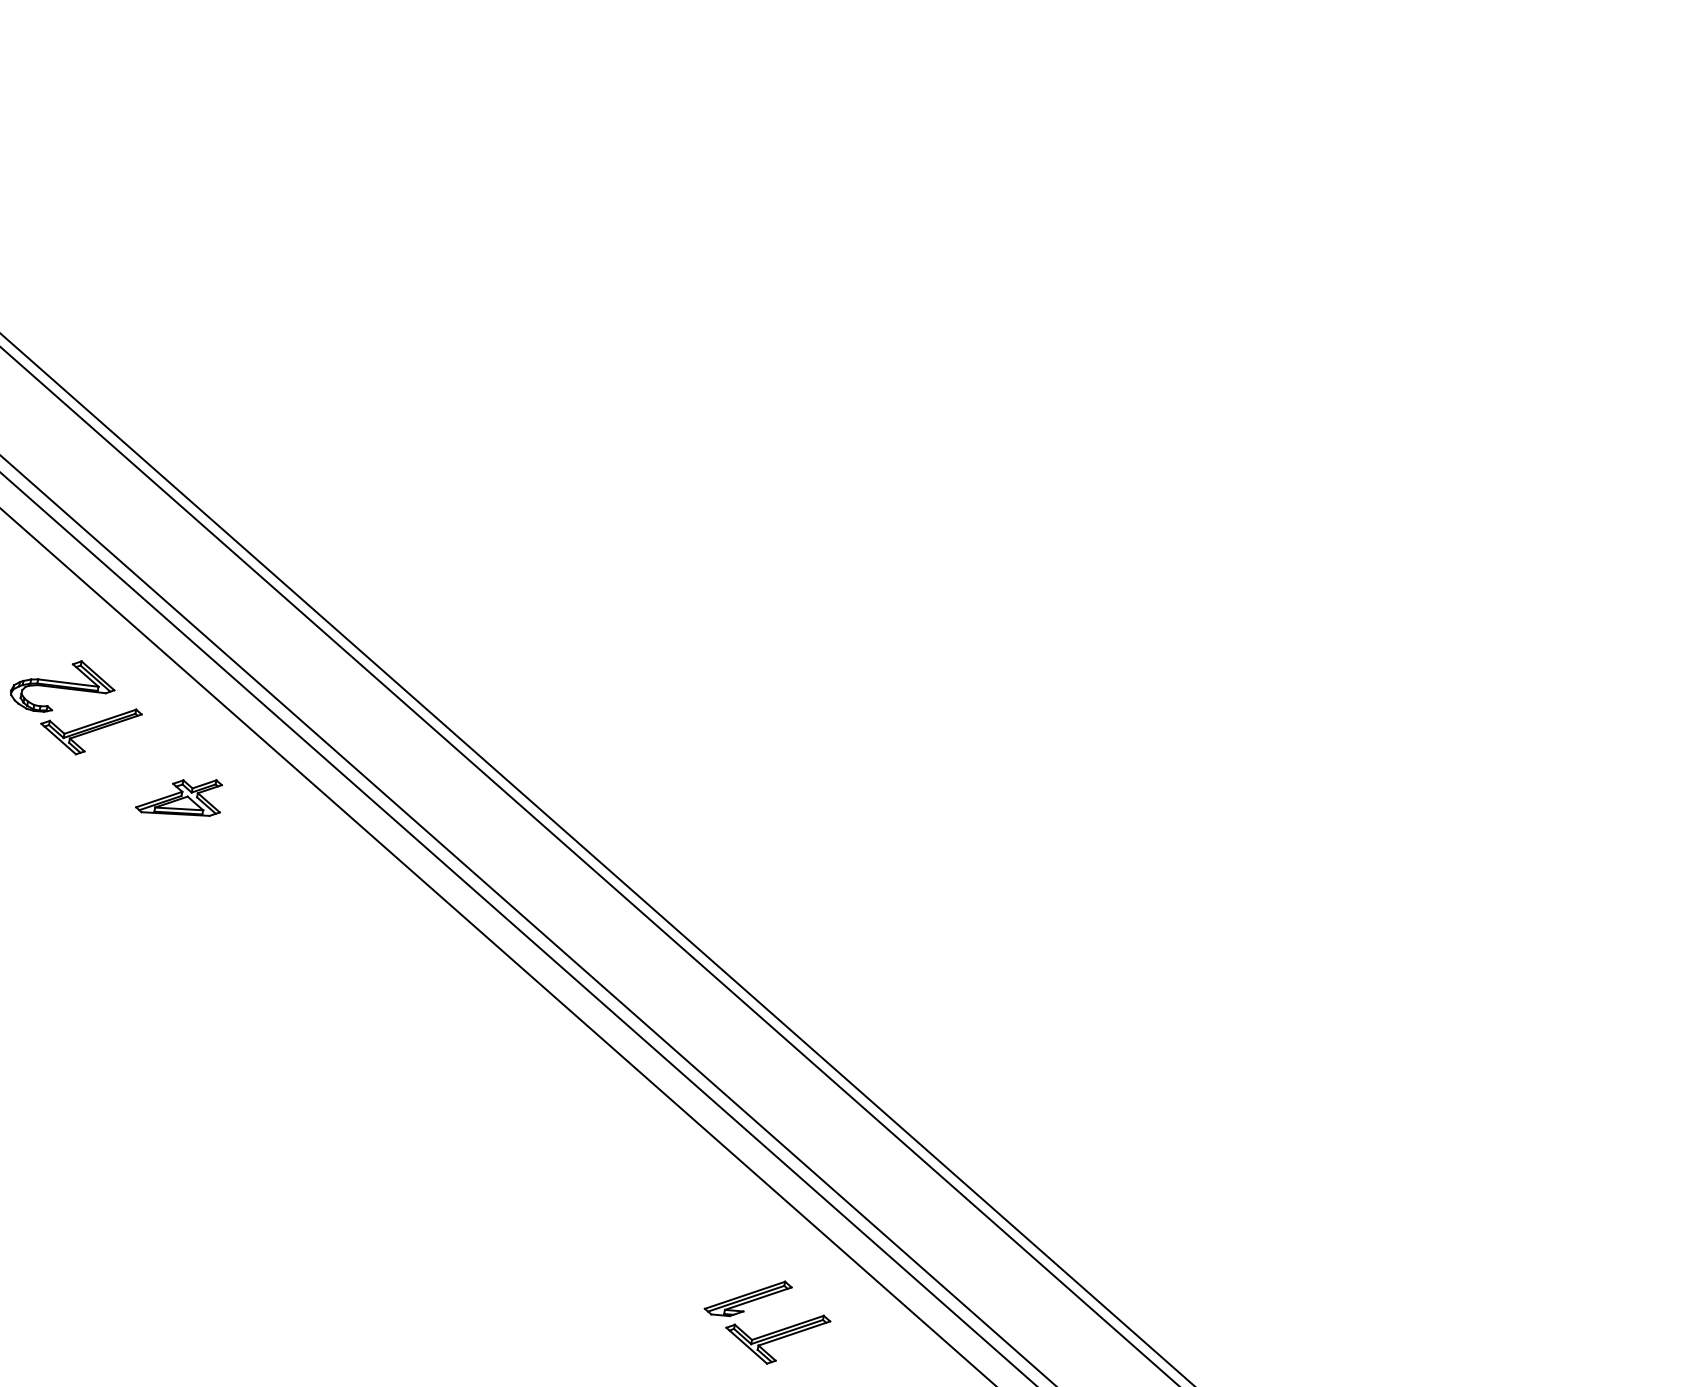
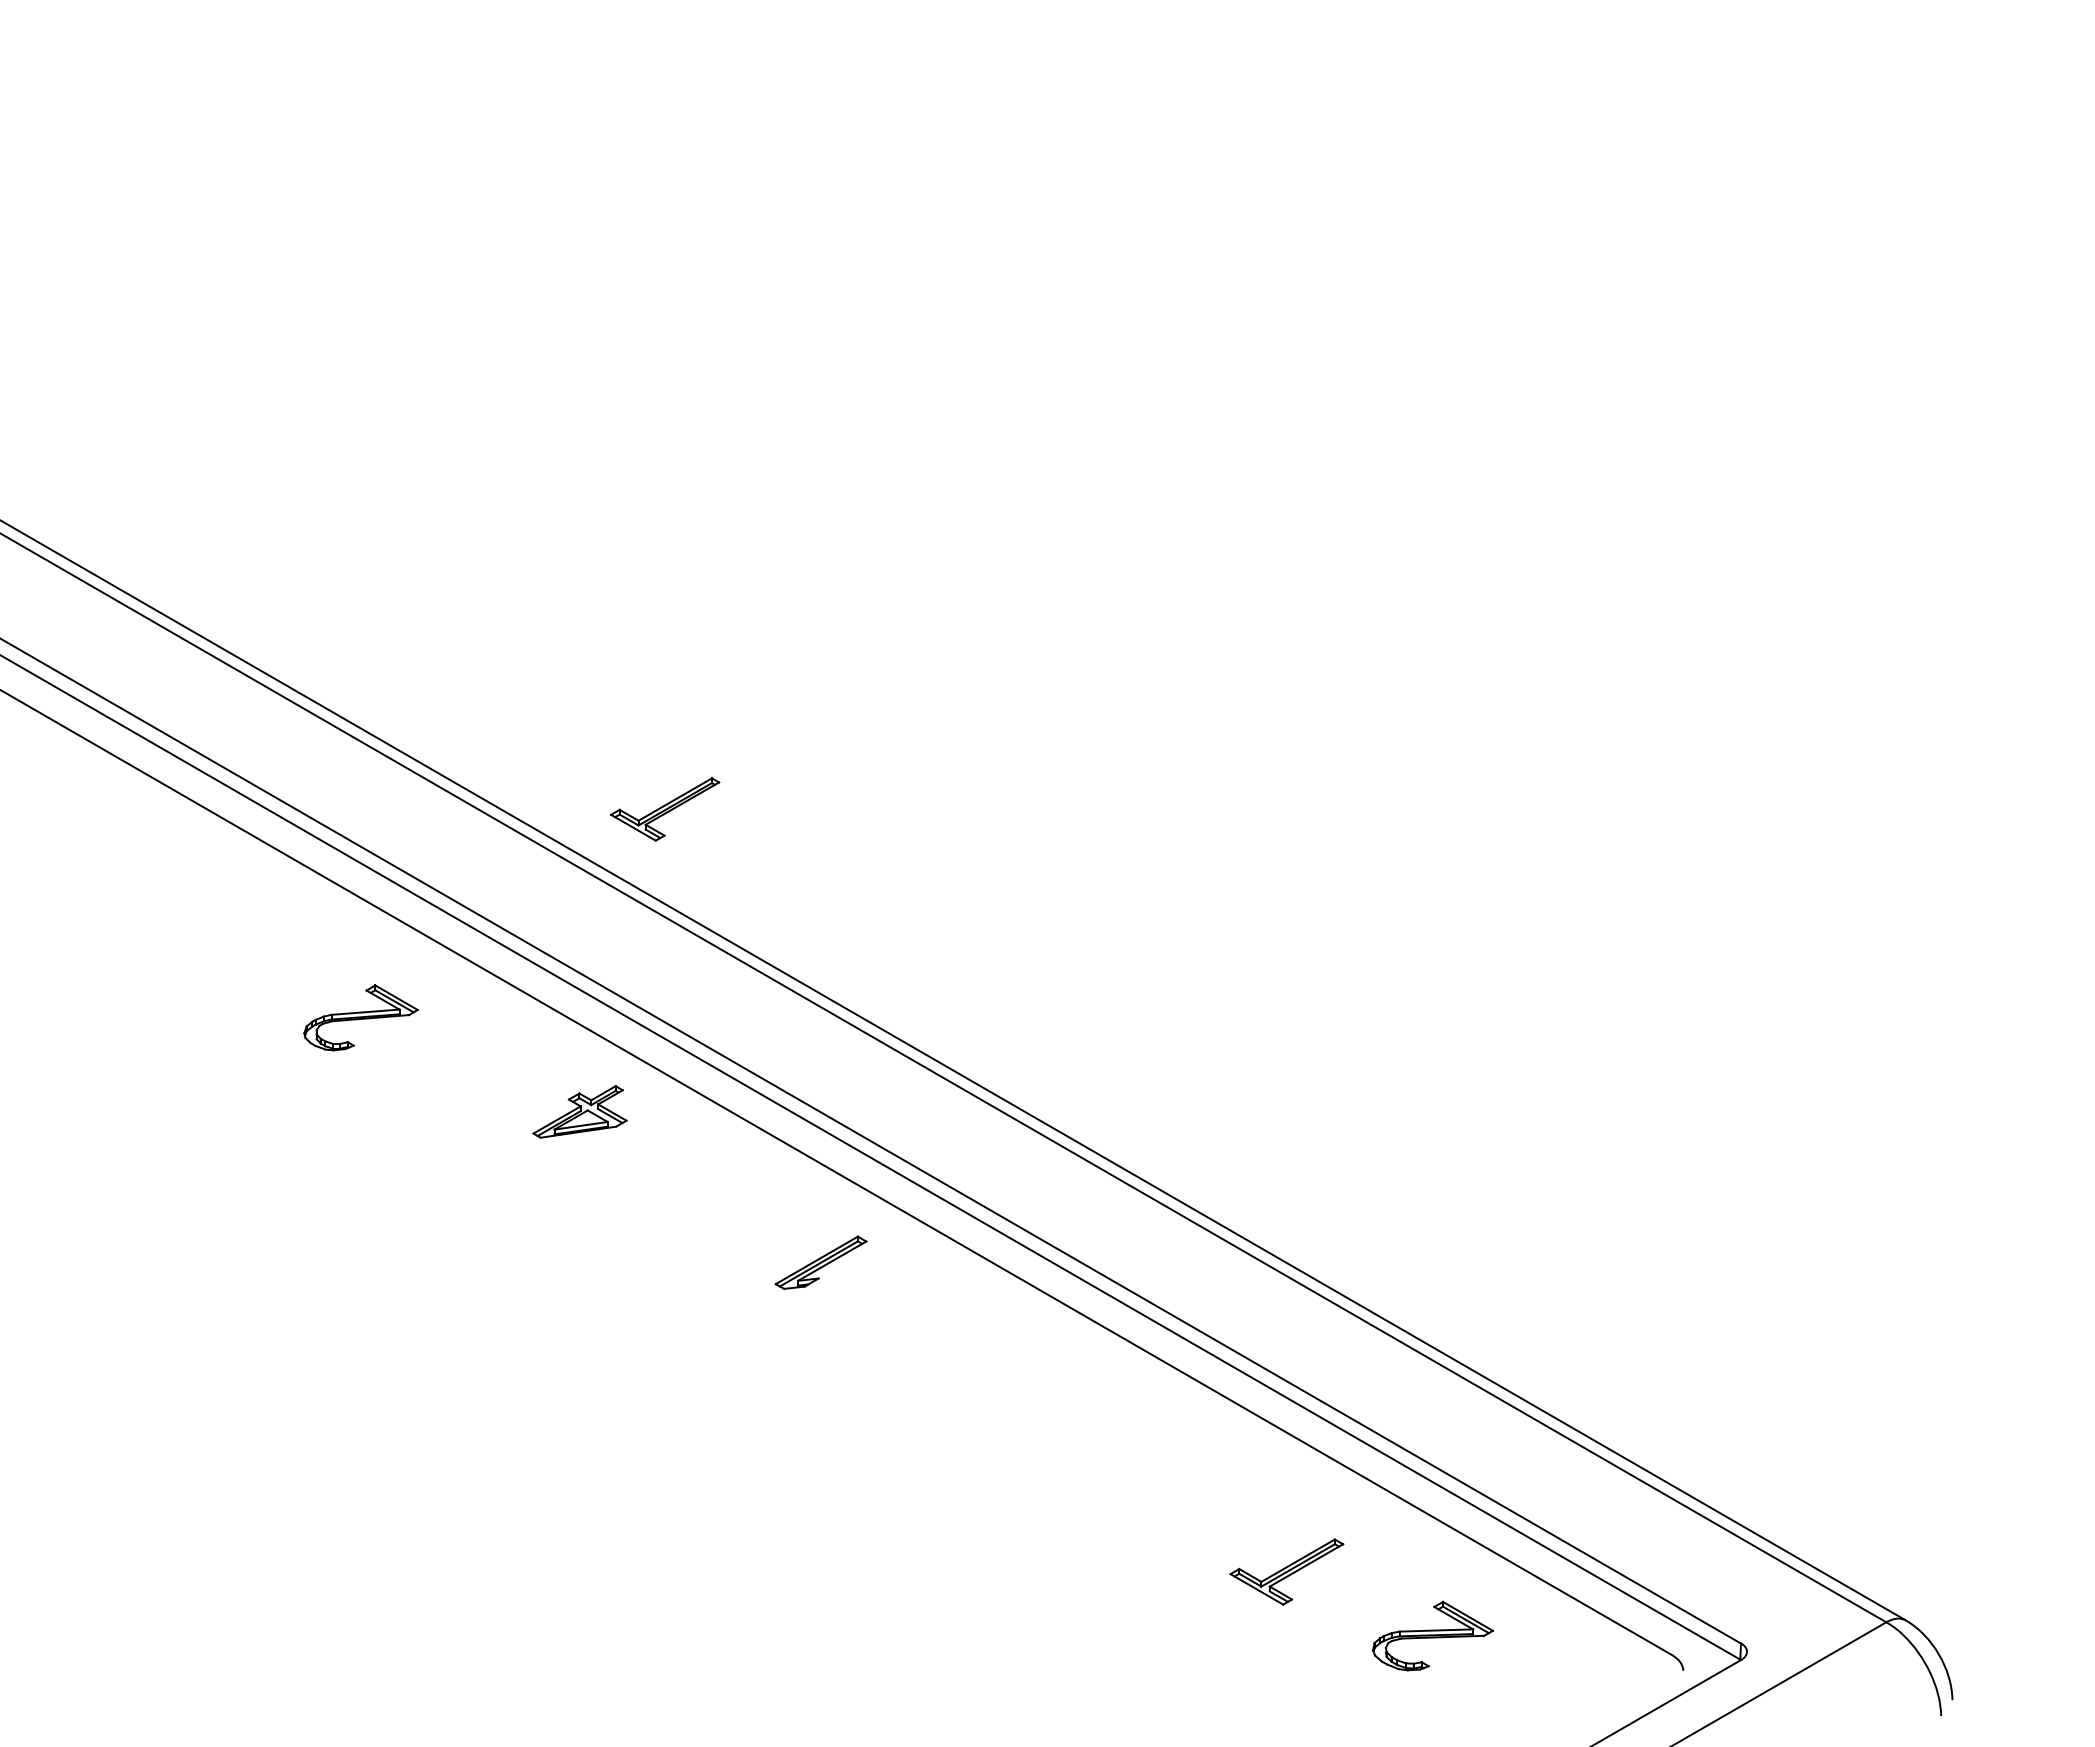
part: (90, 728) -> (665, 809), moved
part: (180, 796) -> (579, 1111), moved
part: (747, 1297) -> (820, 1262), moved

